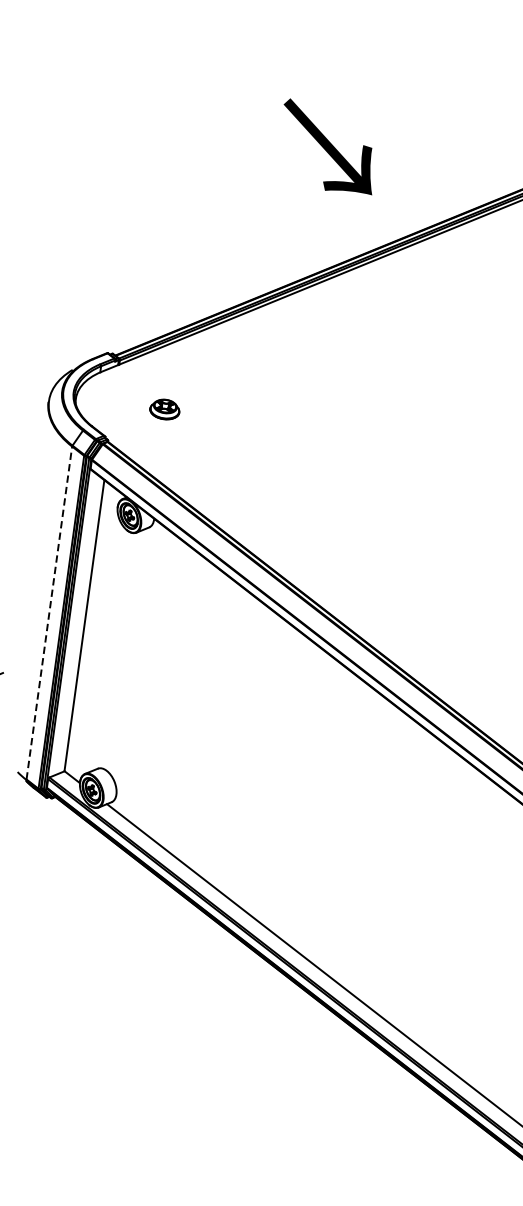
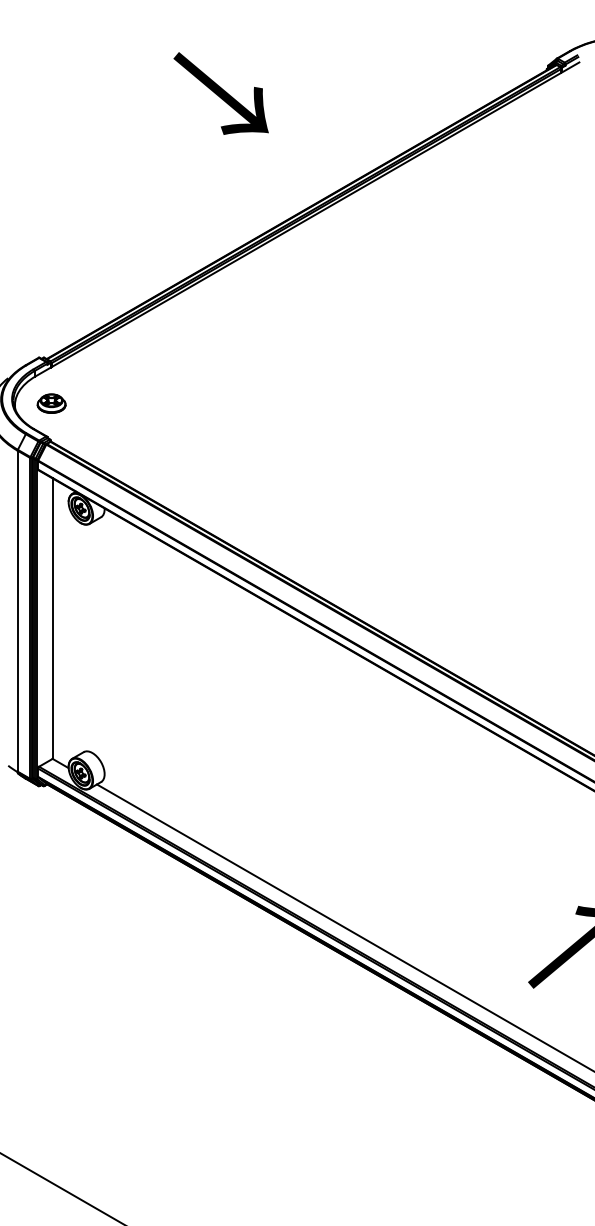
text: (327, 147) -> (220, 93), moved
part: (164, 409) -> (51, 403), moved
line: (49, 612) -> (17, 610), dashed -> solid

